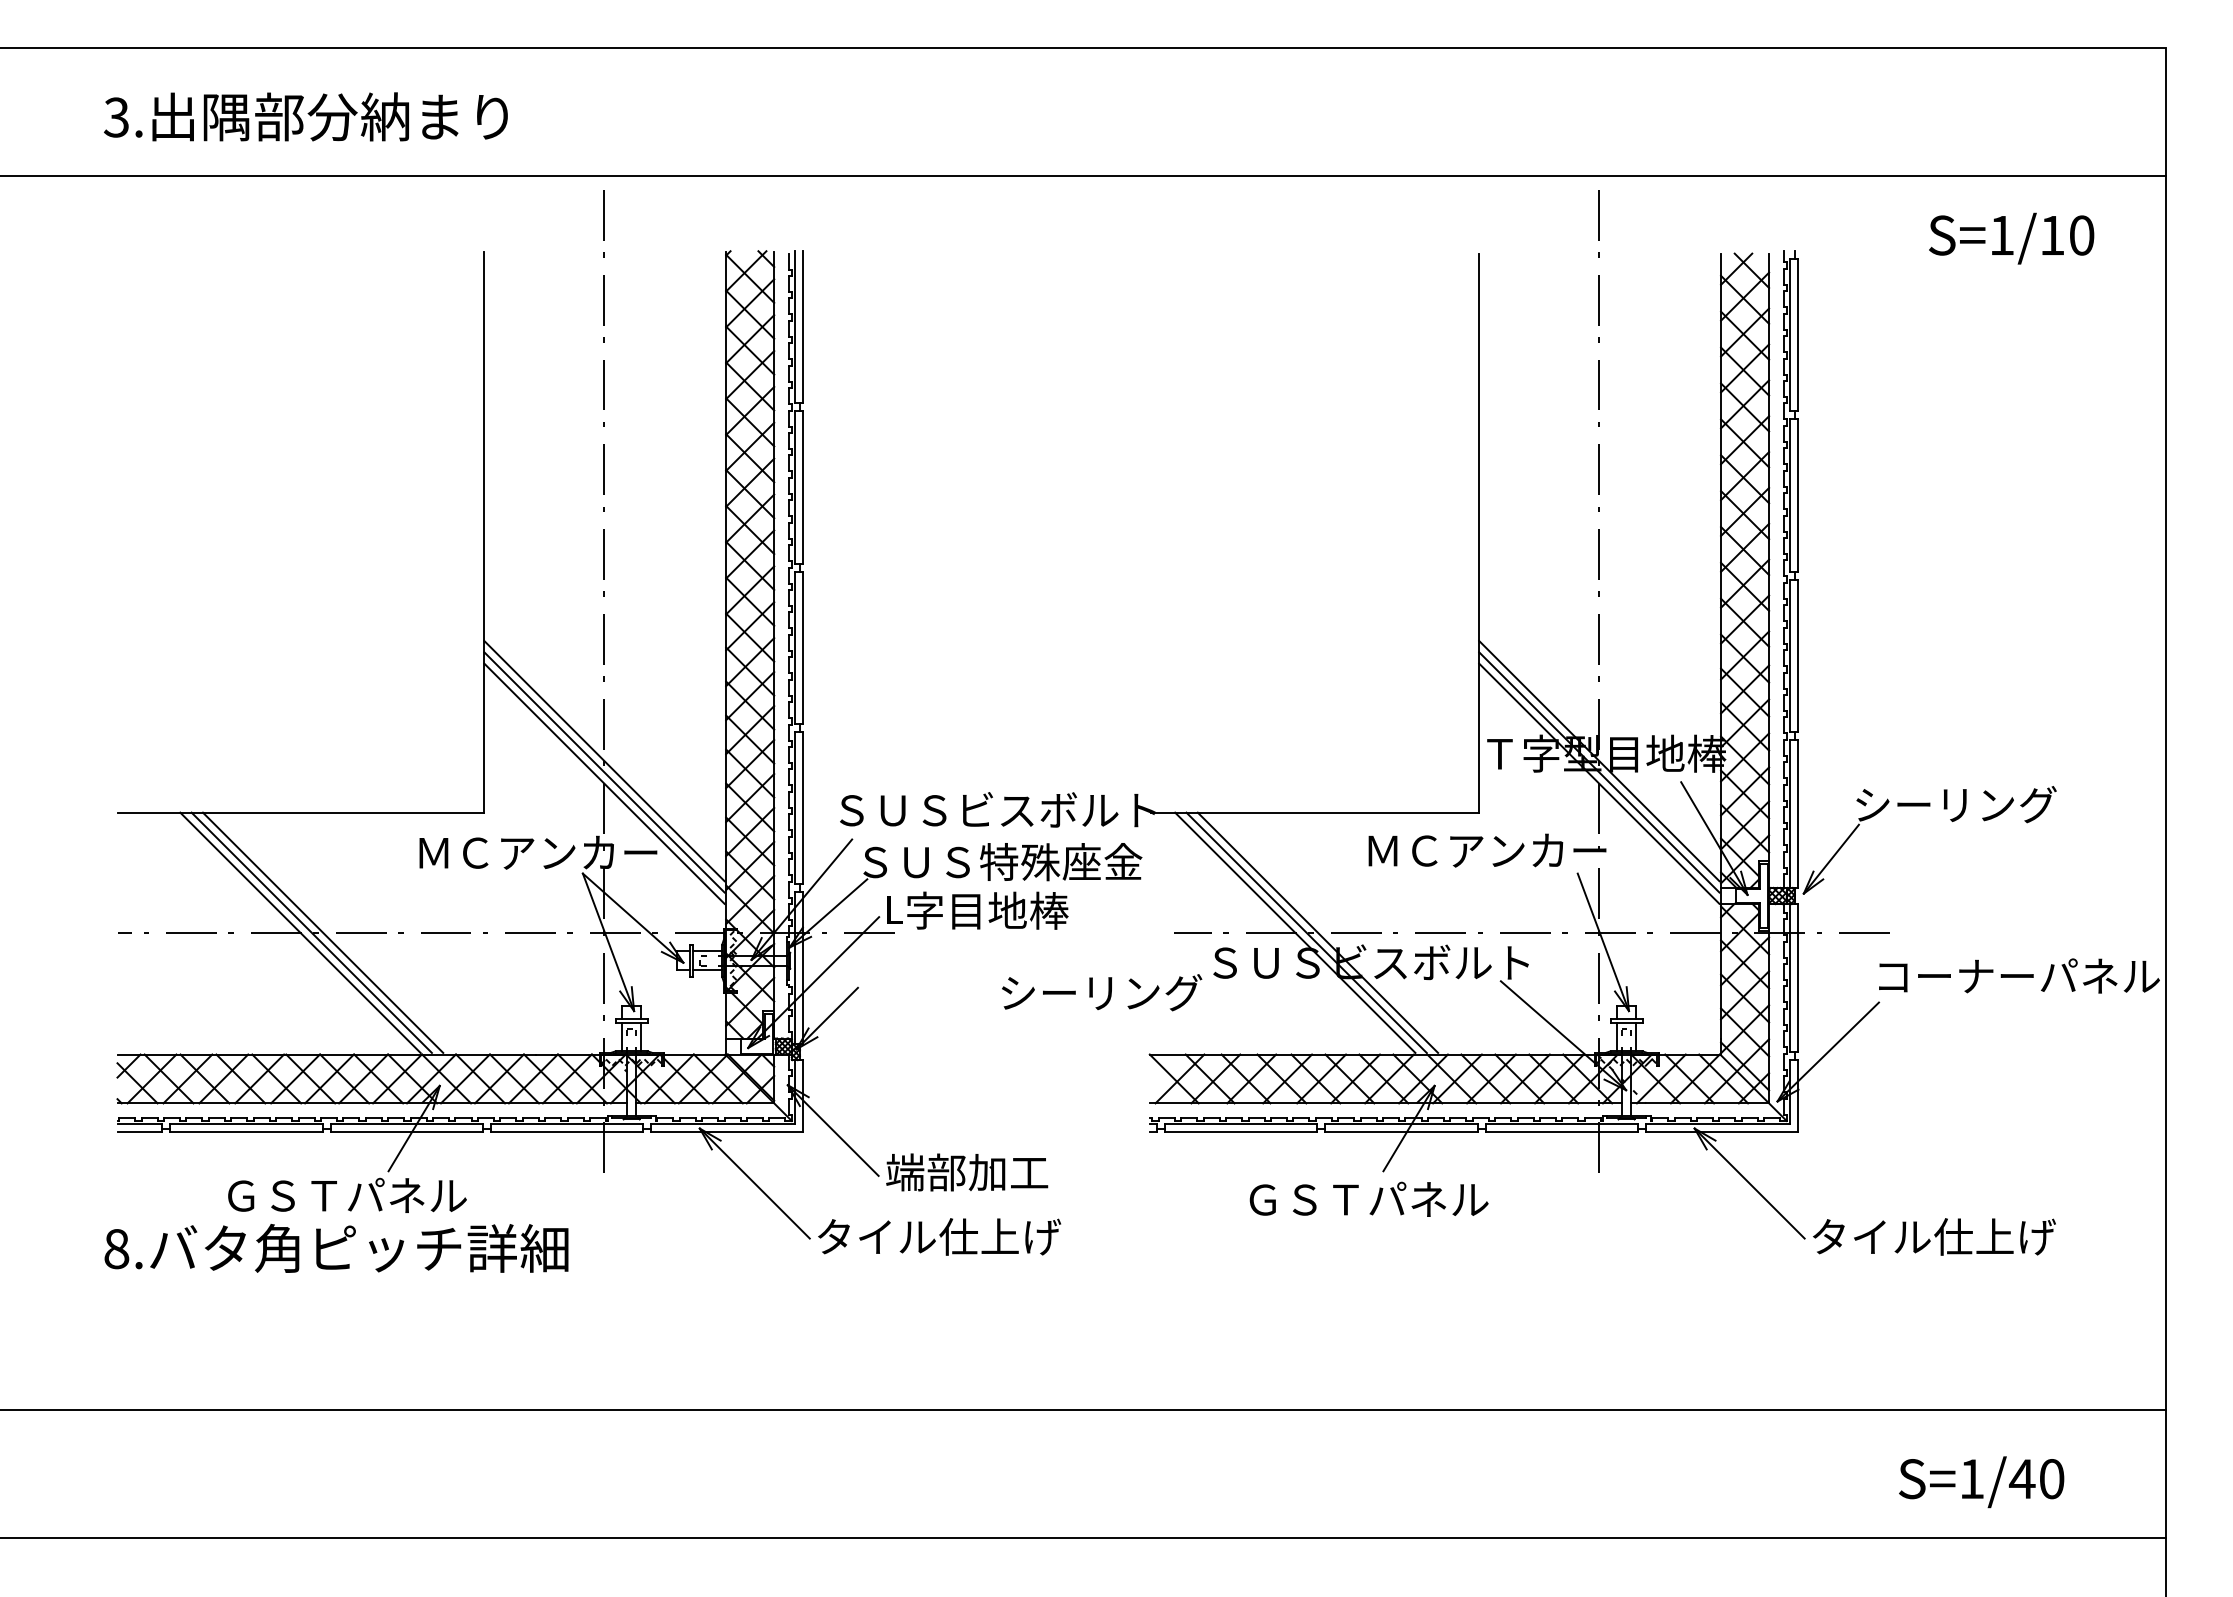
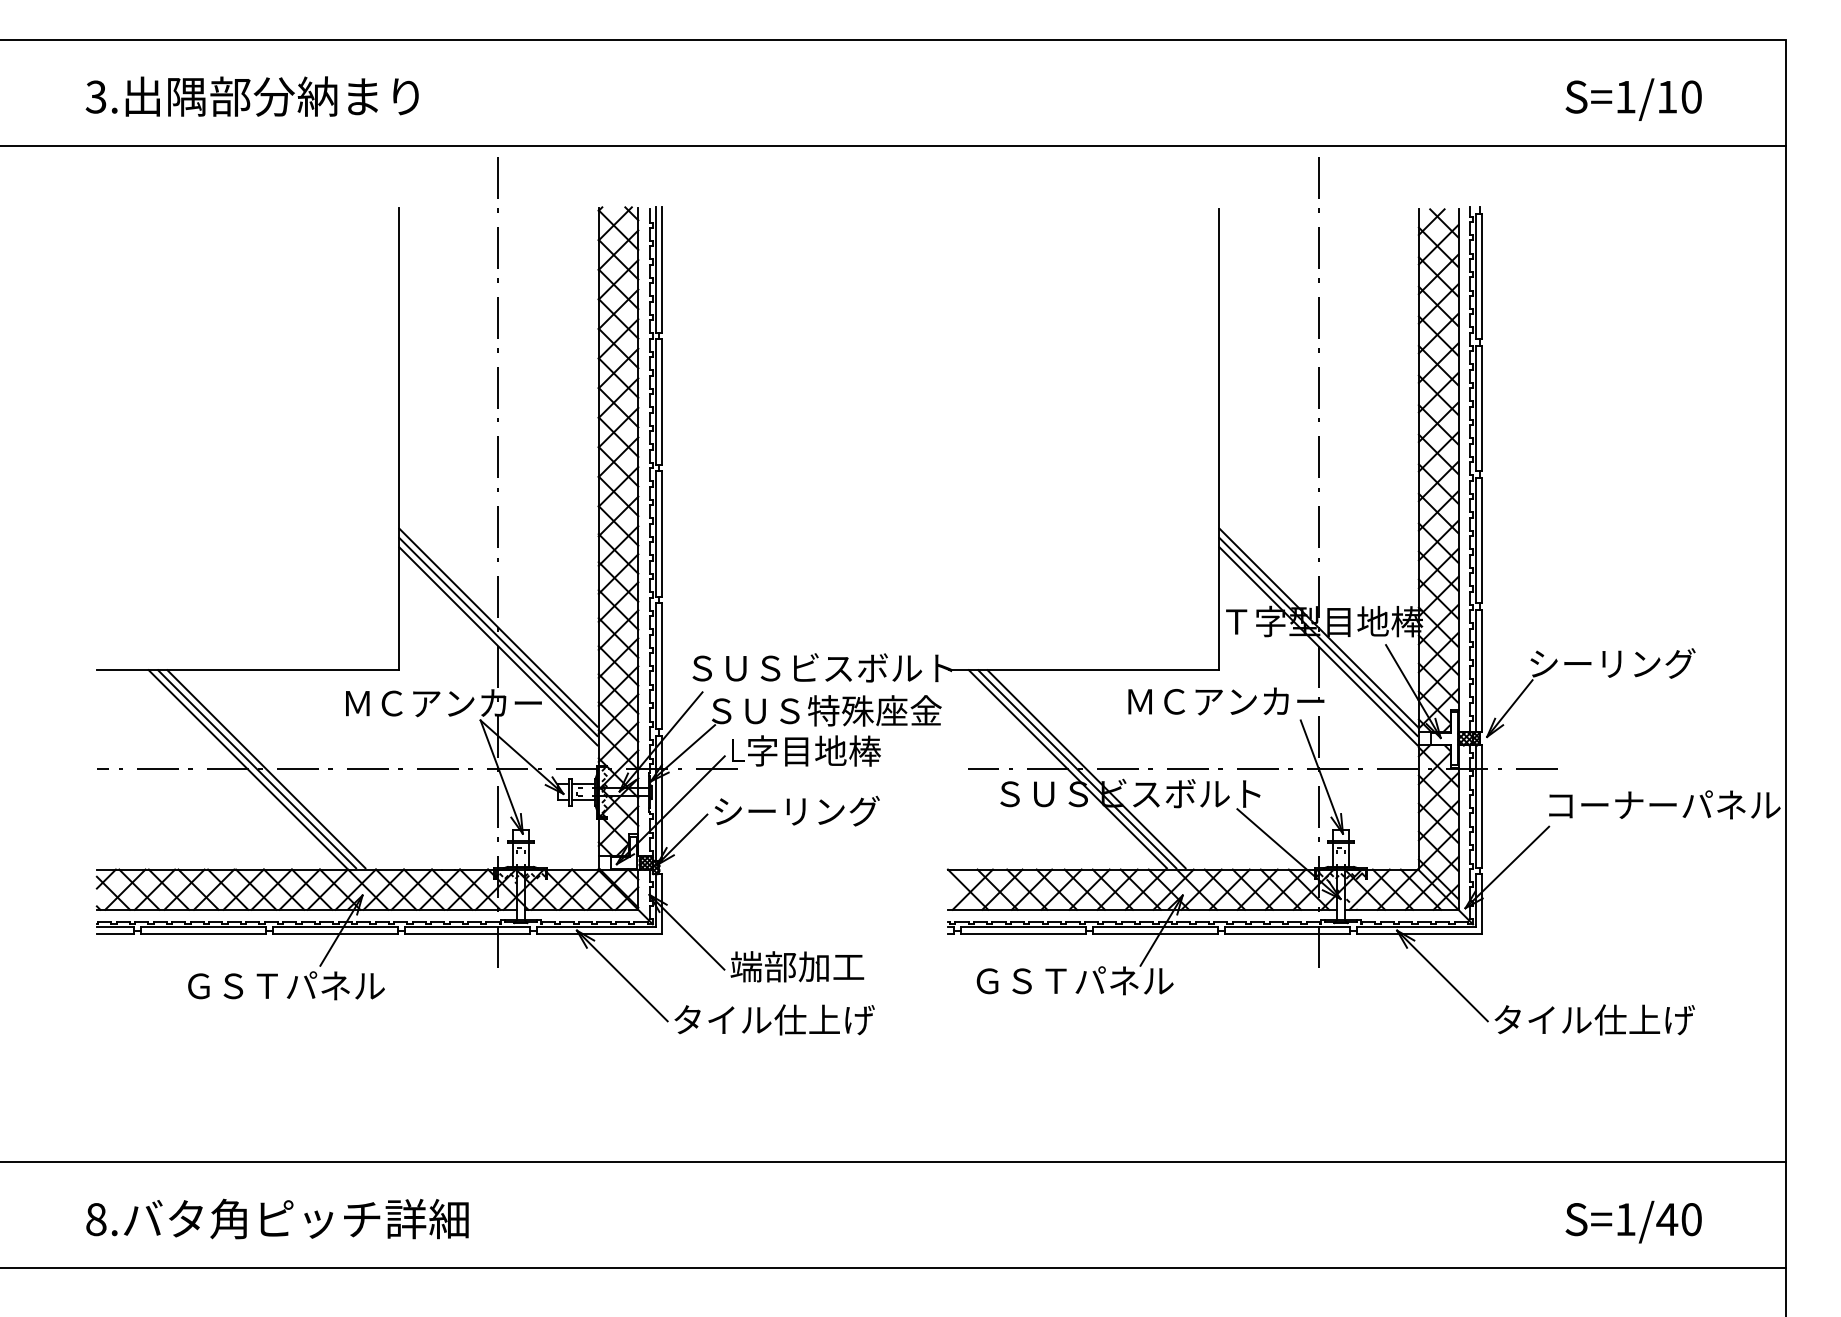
text: (2011, 238) -> (1633, 99), moved
text: (1102, 992) -> (797, 811), moved
text: (1368, 1198) -> (1074, 980), moved
text: (336, 1248) -> (277, 1219), moved

